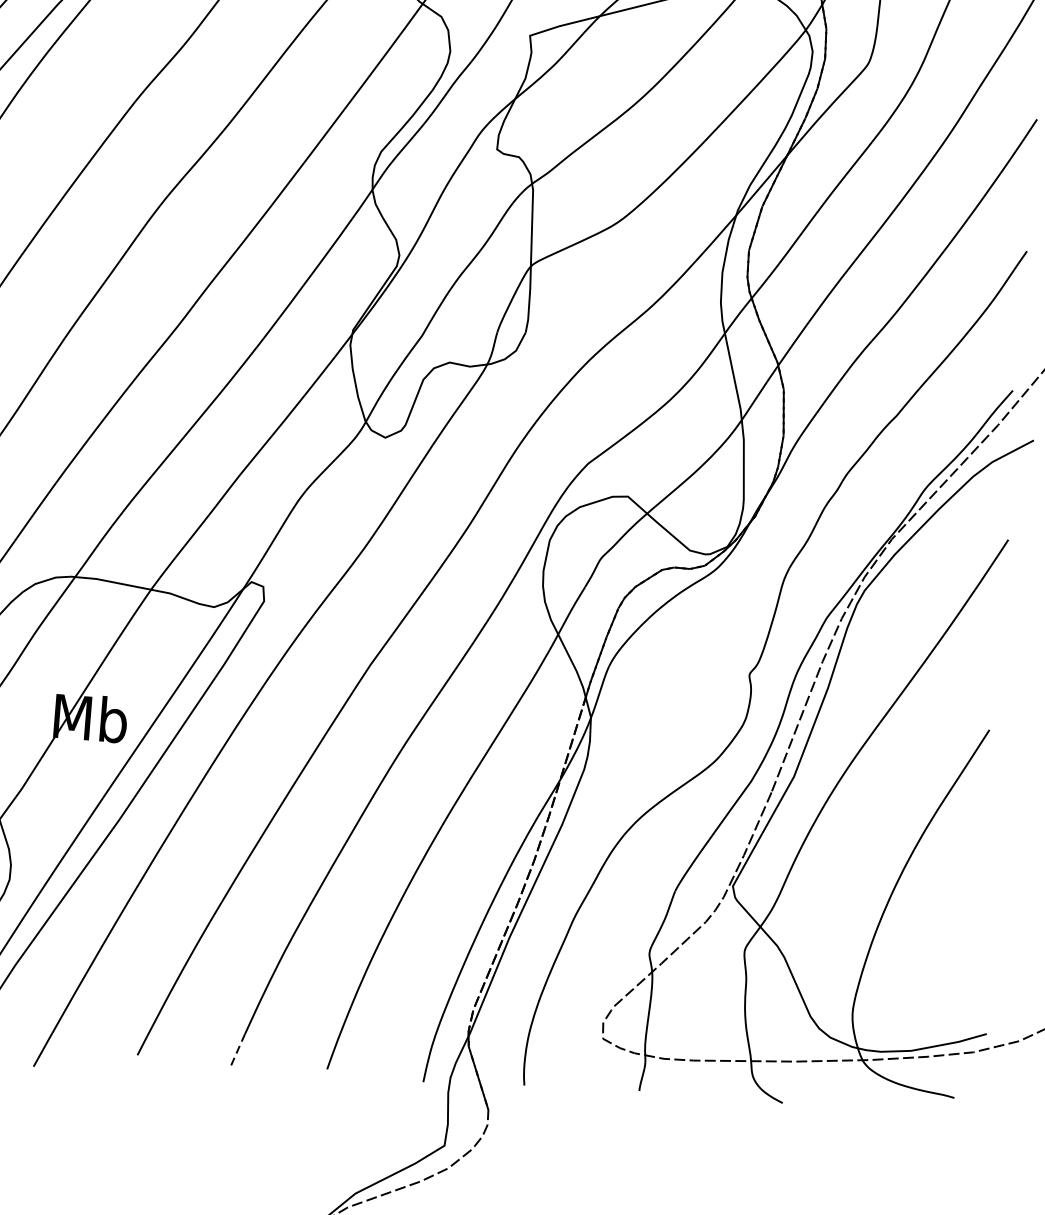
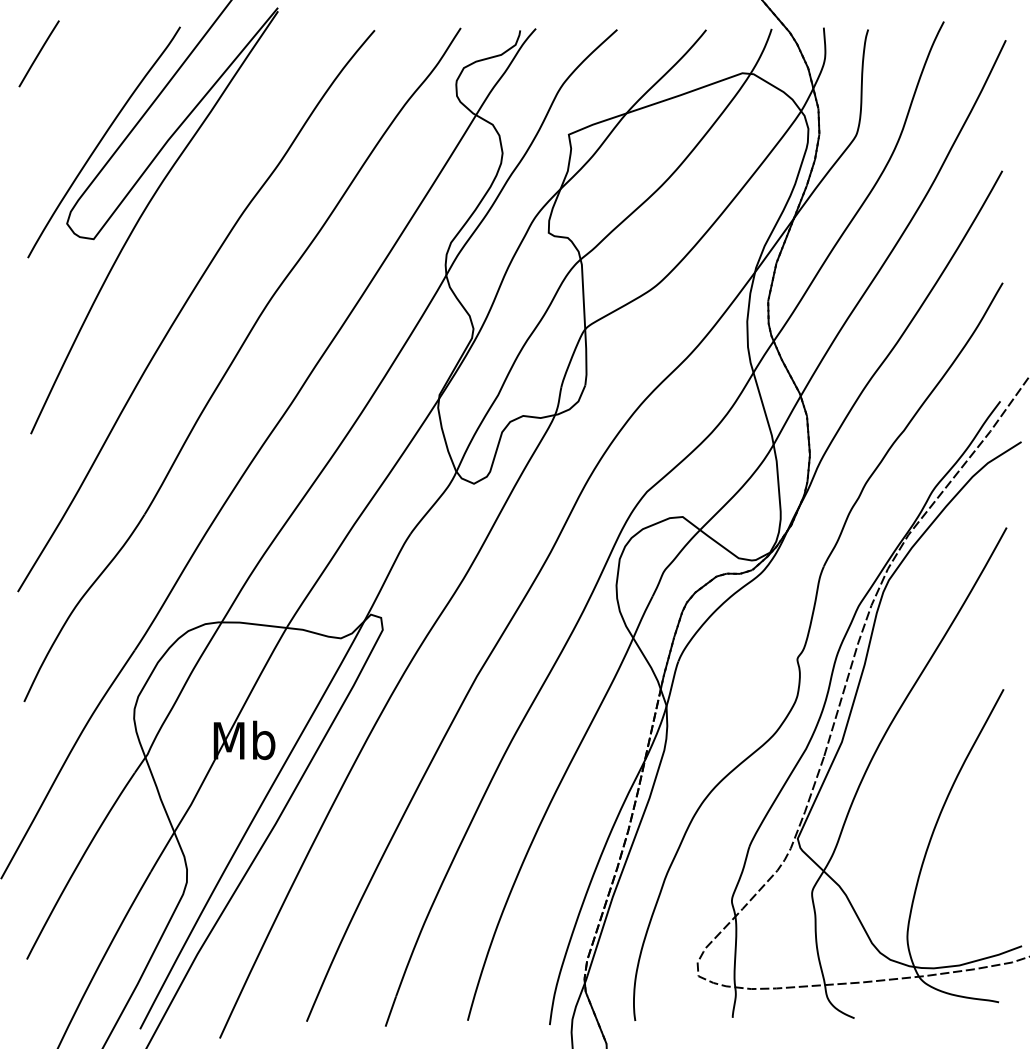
line: (236, 1052) -> (390, 1012), dashed -> solid

